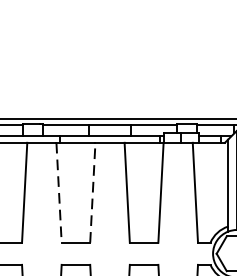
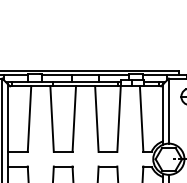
line: (59, 193) -> (52, 119), dashed -> solid
line: (93, 193) -> (74, 119), dashed -> solid

